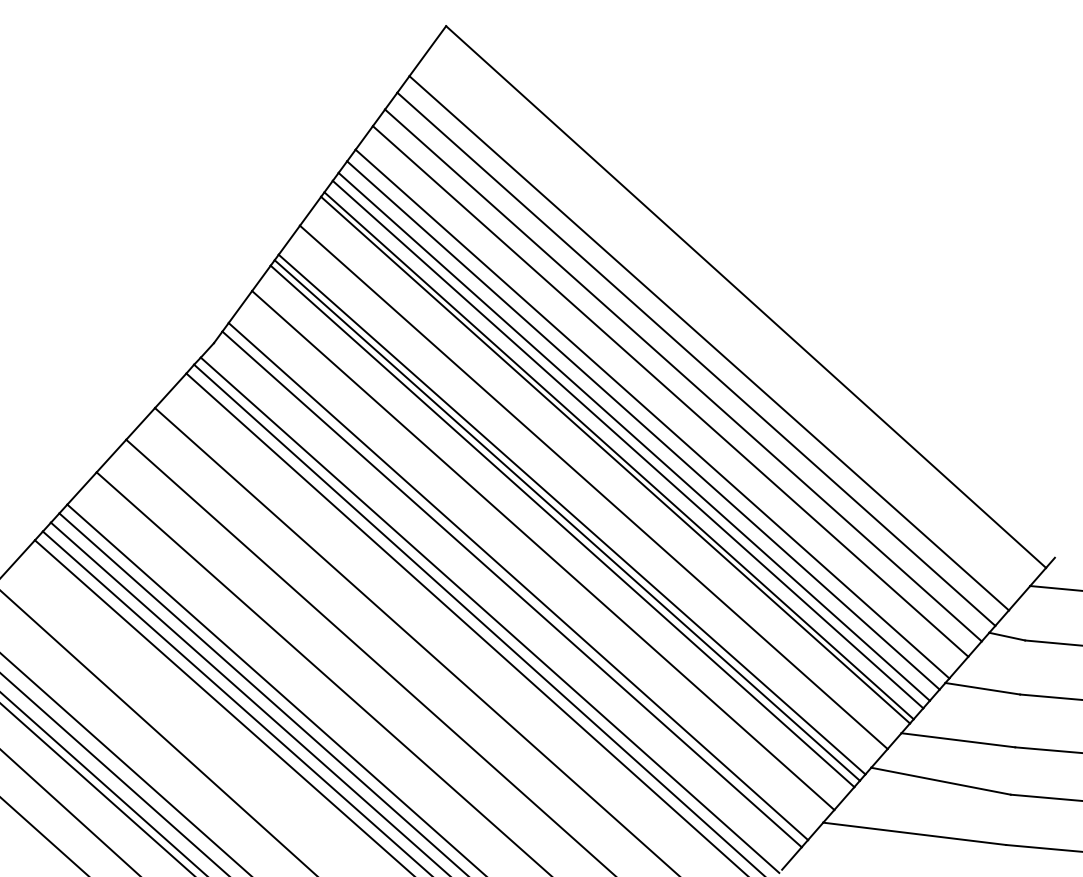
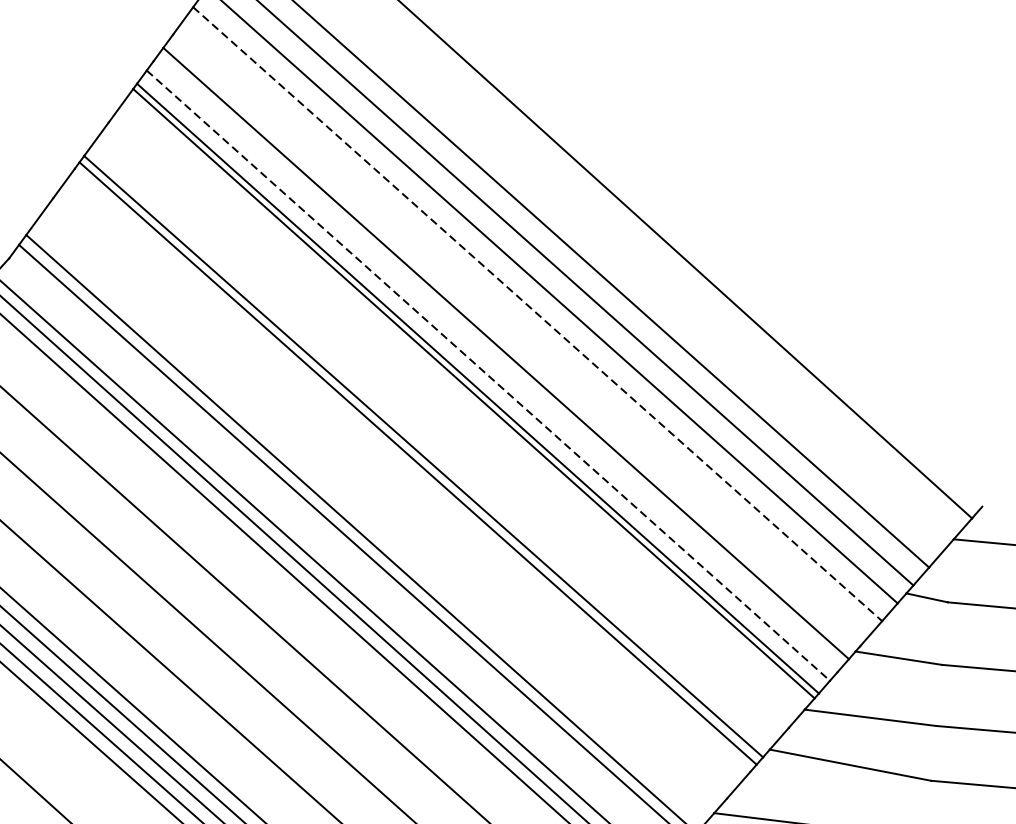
line: (670, 391) -> (537, 314), solid -> dashed
line: (652, 413) -> (516, 339), removed
line: (633, 436) -> (494, 366), removed
line: (628, 444) -> (488, 375), solid -> dashed
line: (593, 487) -> (448, 425), removed
line: (562, 526) -> (412, 470), removed
line: (543, 550) -> (390, 498), removed

